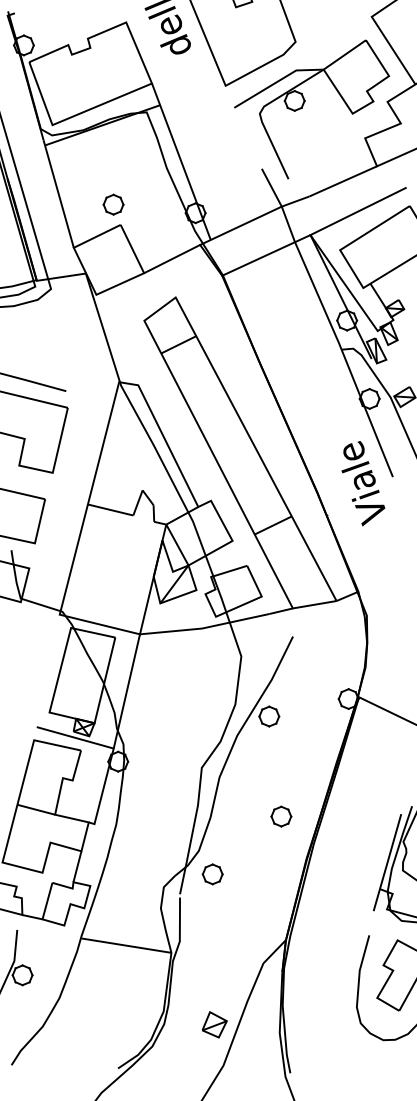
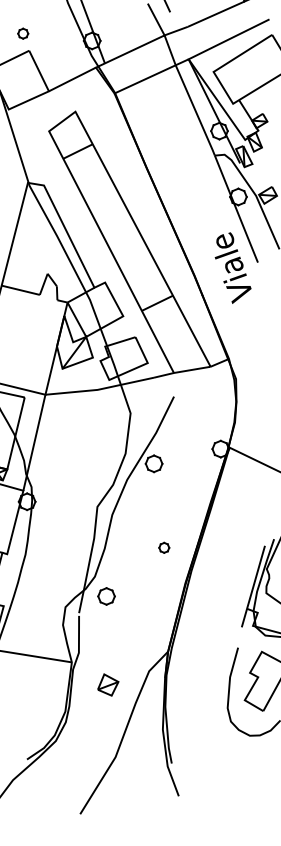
part: (113, 204) -> (23, 33), size x0.6
part: (281, 816) -> (164, 547), size x0.6
part: (214, 1024) -> (108, 684), moved

